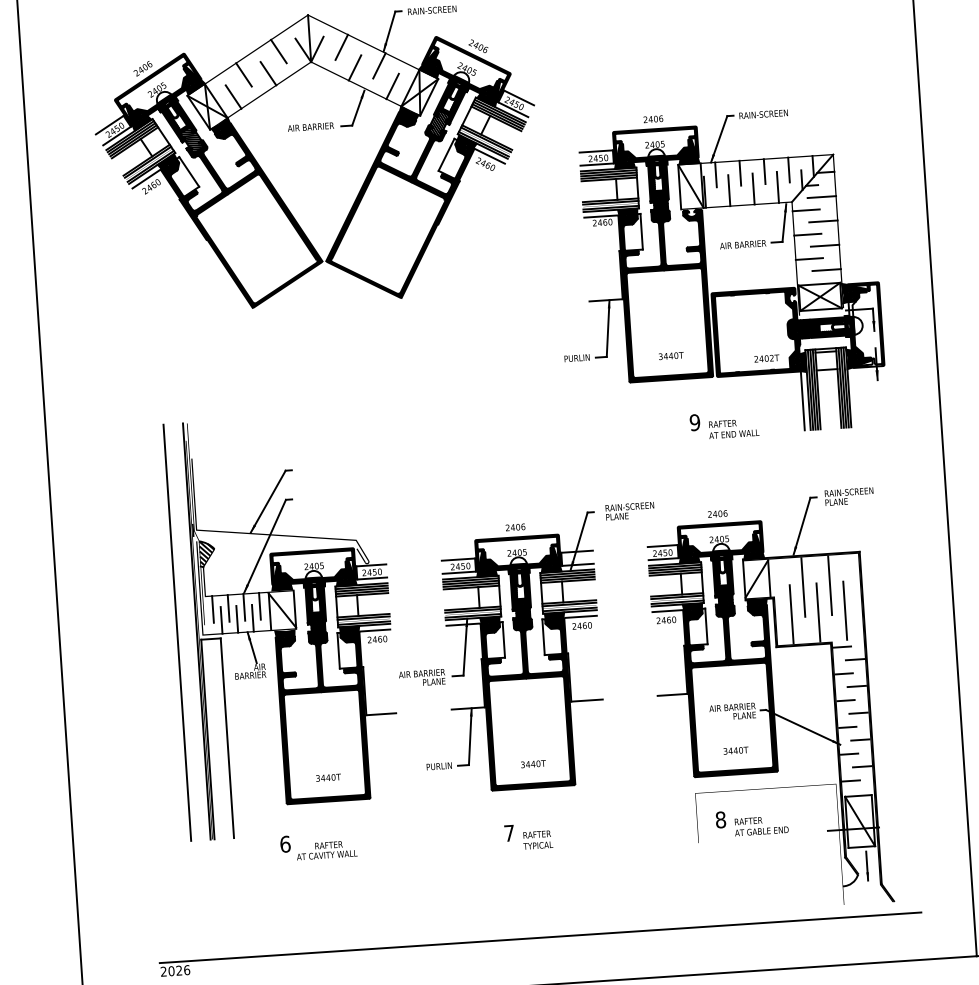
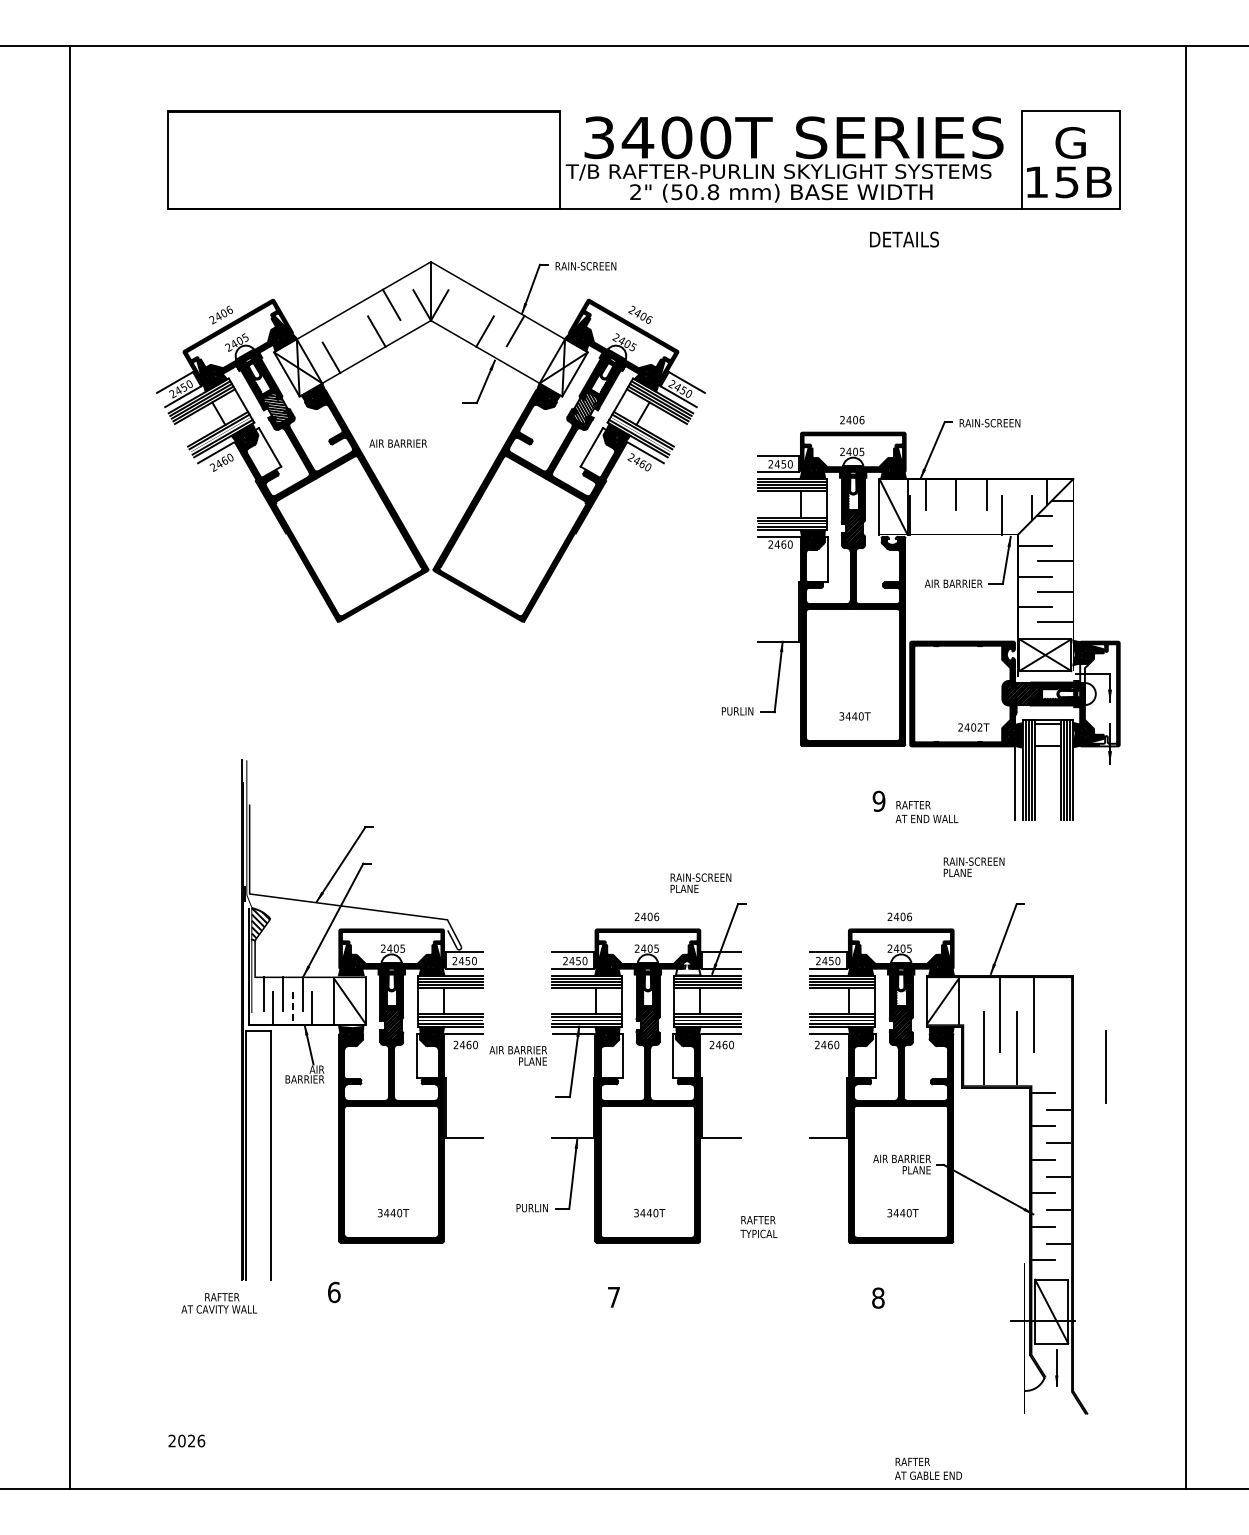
line: (341, 47) -> (470, 304), removed
line: (244, 74) -> (346, 330), removed
line: (392, 86) -> (530, 357), removed
text: (310, 127) -> (397, 443), moved
line: (788, 169) -> (1016, 494), removed
line: (753, 189) -> (971, 515), removed
line: (728, 190) -> (940, 515), removed
line: (821, 196) -> (1055, 530), removed
text: (848, 496) -> (973, 866), moved
text: (629, 510) -> (700, 882), moved
fill: (550, 566) -> (687, 968), removed
line: (260, 605) -> (322, 993), removed
line: (845, 610) -> (1105, 1066), moved
line: (236, 619) -> (292, 1008), solid -> dashed
line: (176, 632) -> (216, 1019), removed
text: (421, 677) -> (517, 1055), moved
text: (761, 825) -> (928, 1468), moved
text: (537, 840) -> (758, 1227), moved
text: (327, 850) -> (219, 1303), moved
line: (540, 937) -> (644, 1429), removed

